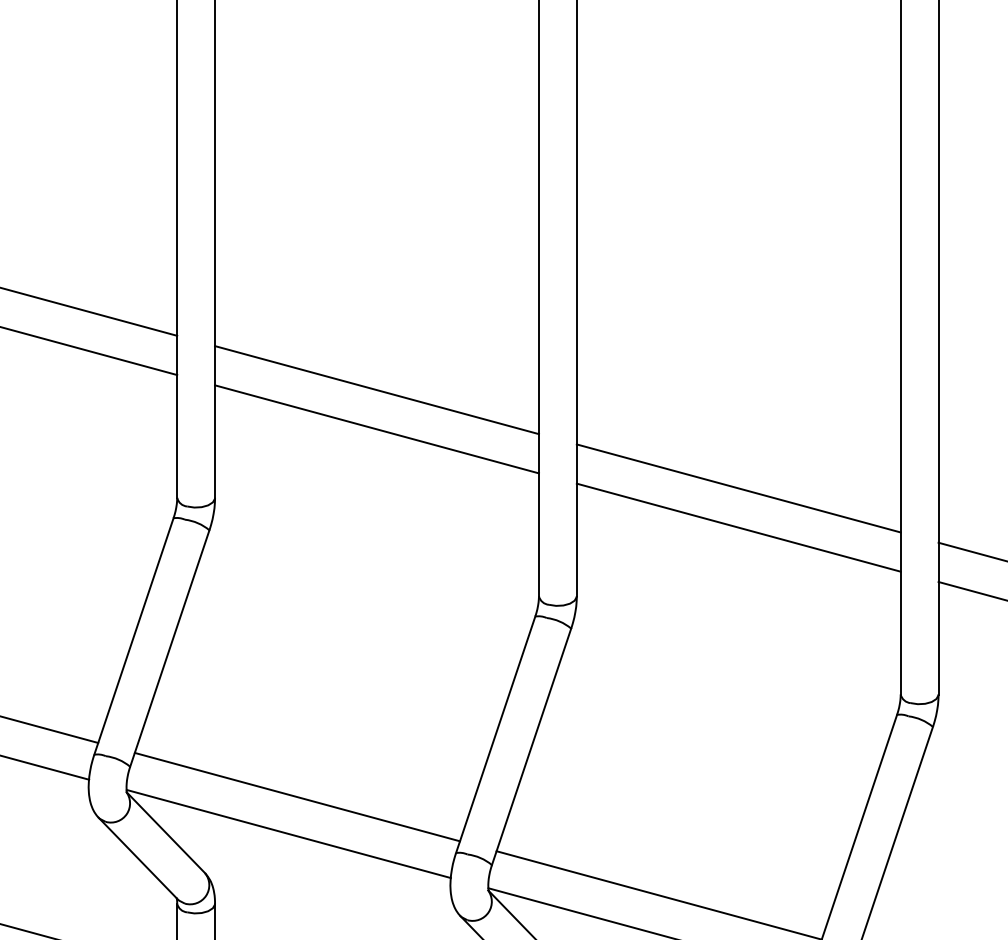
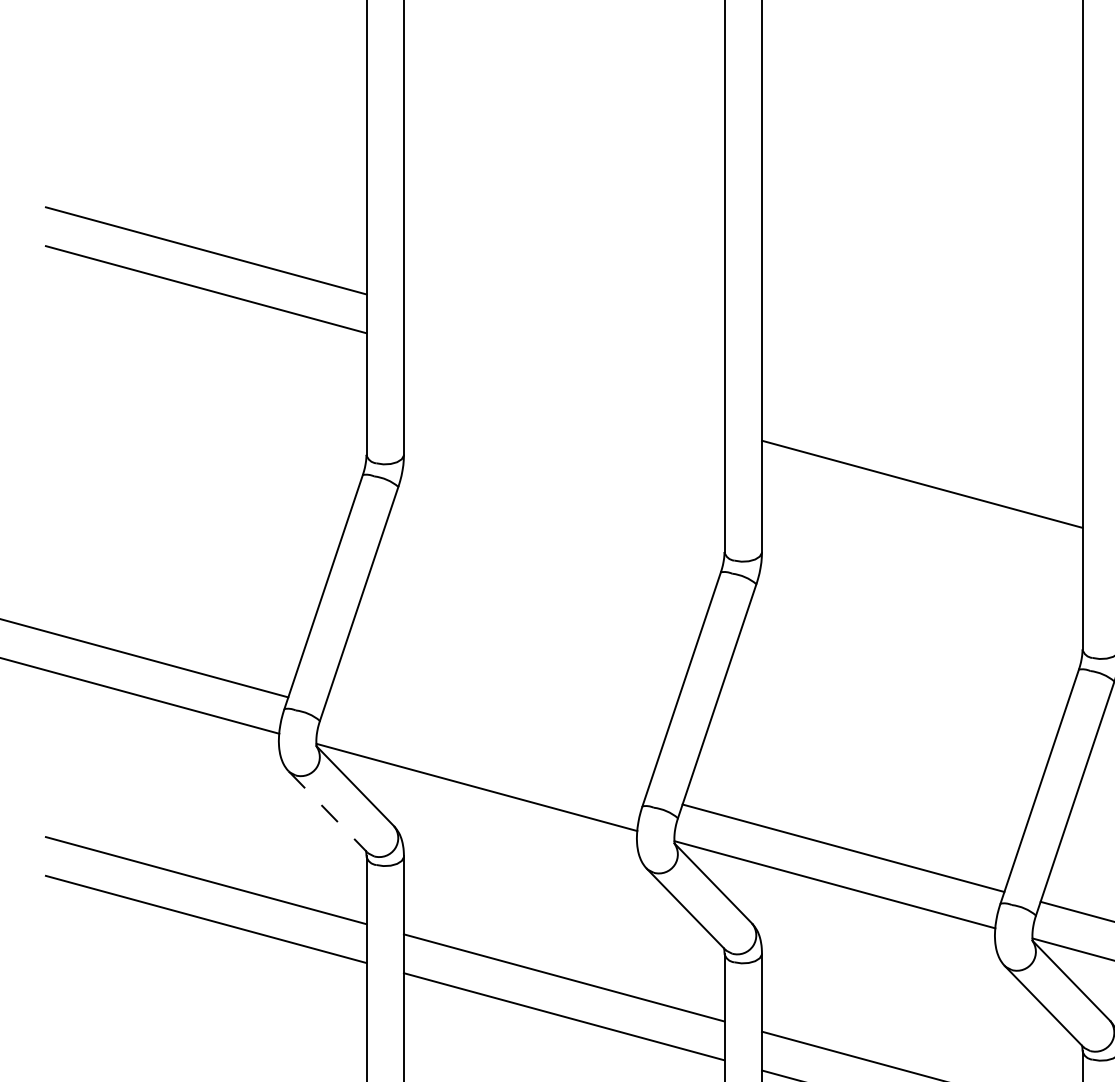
line: (376, 389) -> (563, 347), removed
line: (376, 428) -> (563, 386), removed
line: (737, 488) -> (921, 445), removed
line: (297, 796) -> (485, 750), removed
line: (138, 859) -> (328, 812), solid -> dashed

